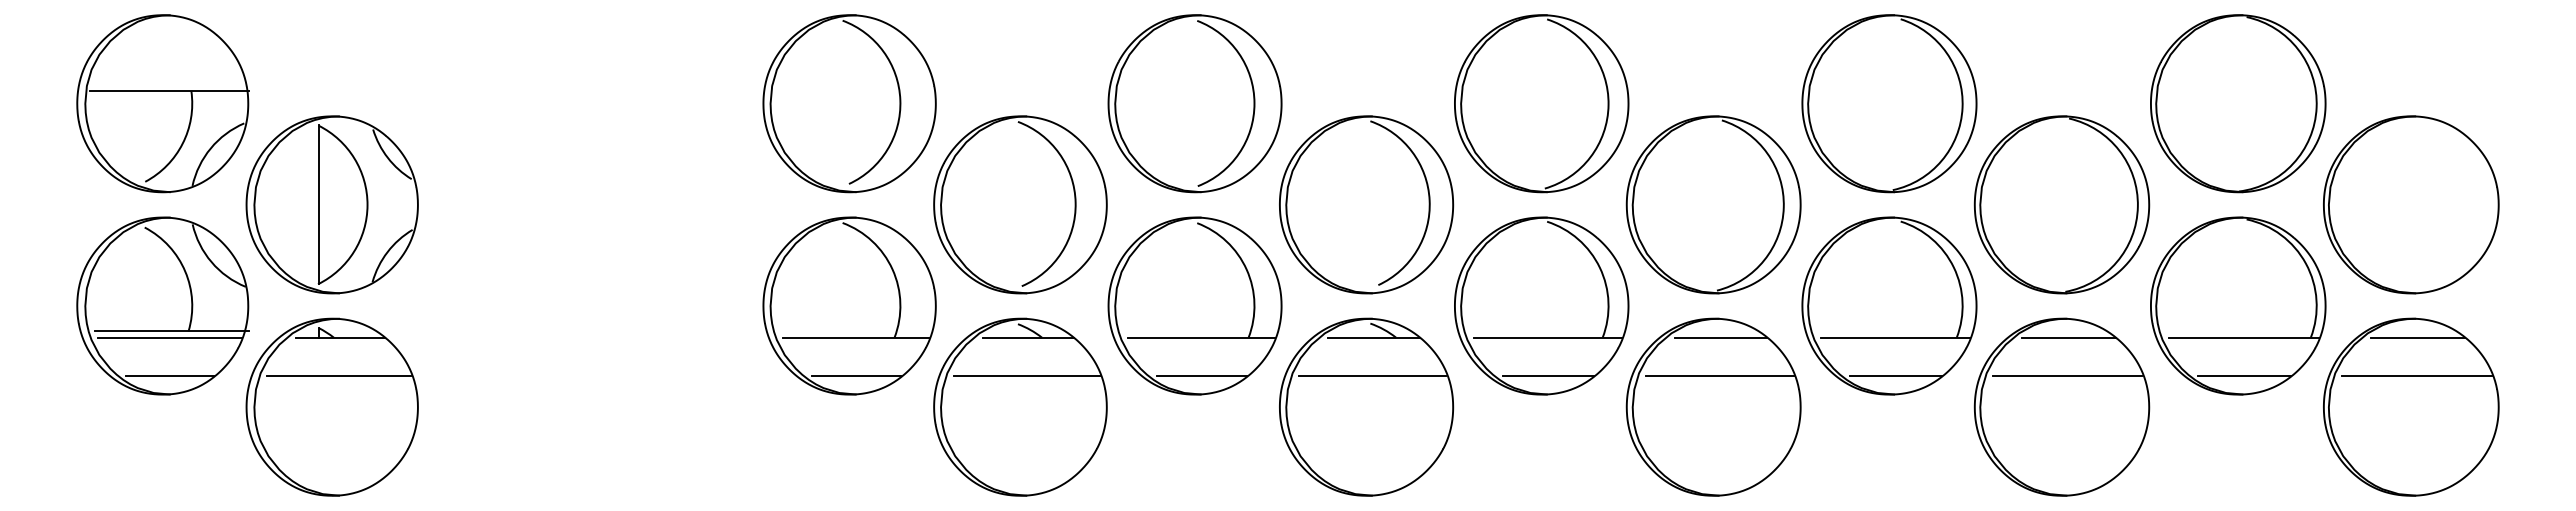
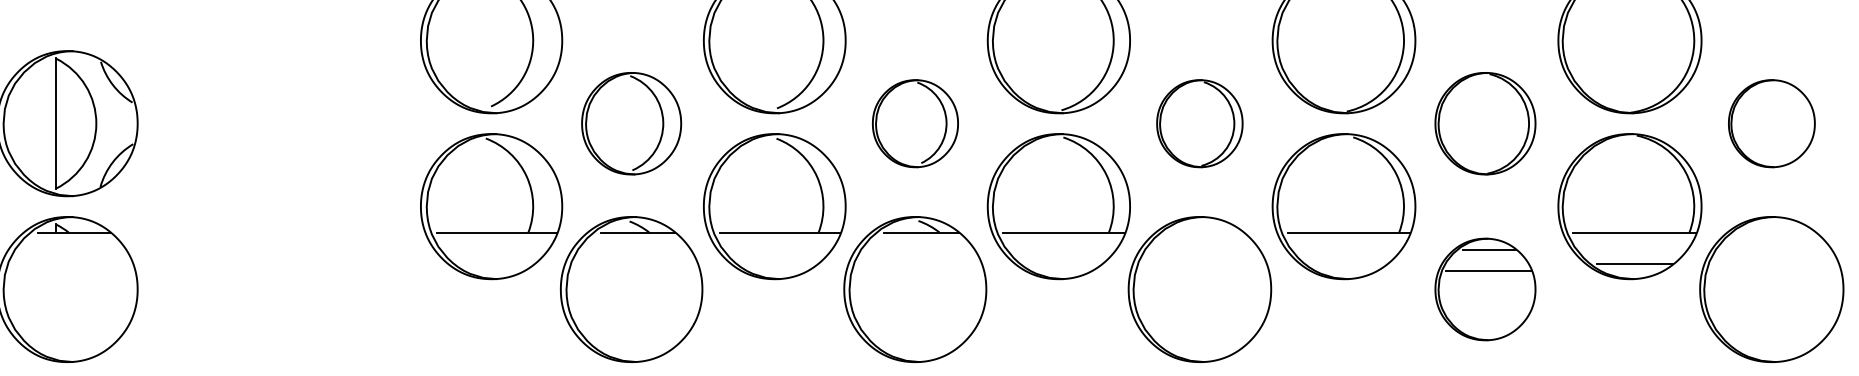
part: (1020, 204) -> (631, 123), size x0.7
part: (1366, 204) -> (915, 123), size x0.6
part: (1713, 204) -> (1199, 123), size x0.6
part: (2061, 204) -> (1485, 123), size x0.7
part: (2411, 204) -> (1771, 123), size x0.6
line: (1720, 337) -> (1205, 232), removed
line: (2417, 337) -> (1776, 232), removed
line: (339, 375) -> (73, 263), removed
line: (856, 375) -> (497, 263), removed
line: (1026, 375) -> (636, 263), removed
line: (1201, 375) -> (780, 263), removed
line: (1372, 375) -> (920, 263), removed
line: (1547, 375) -> (1063, 263), removed
line: (1719, 375) -> (1204, 263), removed
line: (1895, 375) -> (1348, 263), removed
line: (2416, 375) -> (1776, 263), removed
part: (2061, 406) -> (1485, 288), size x0.7

